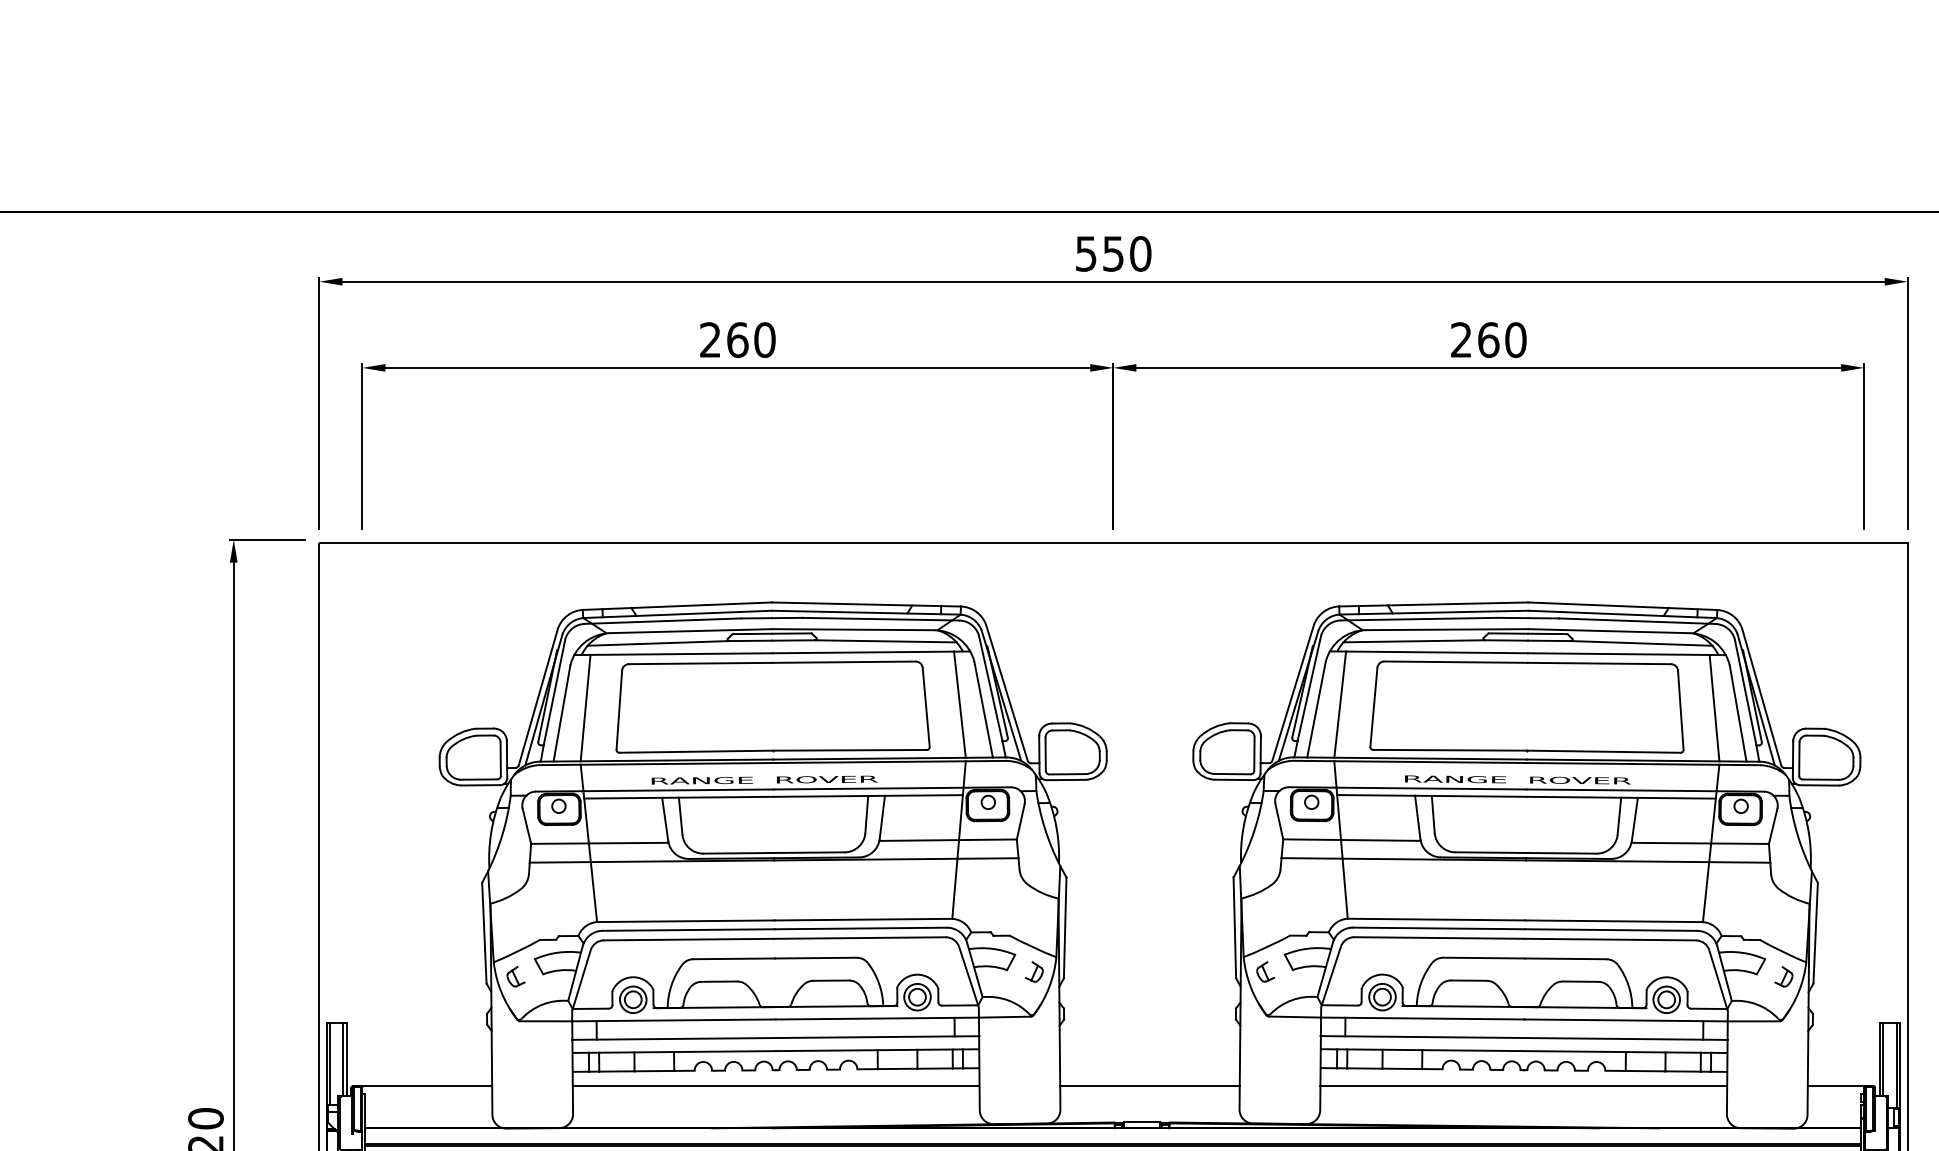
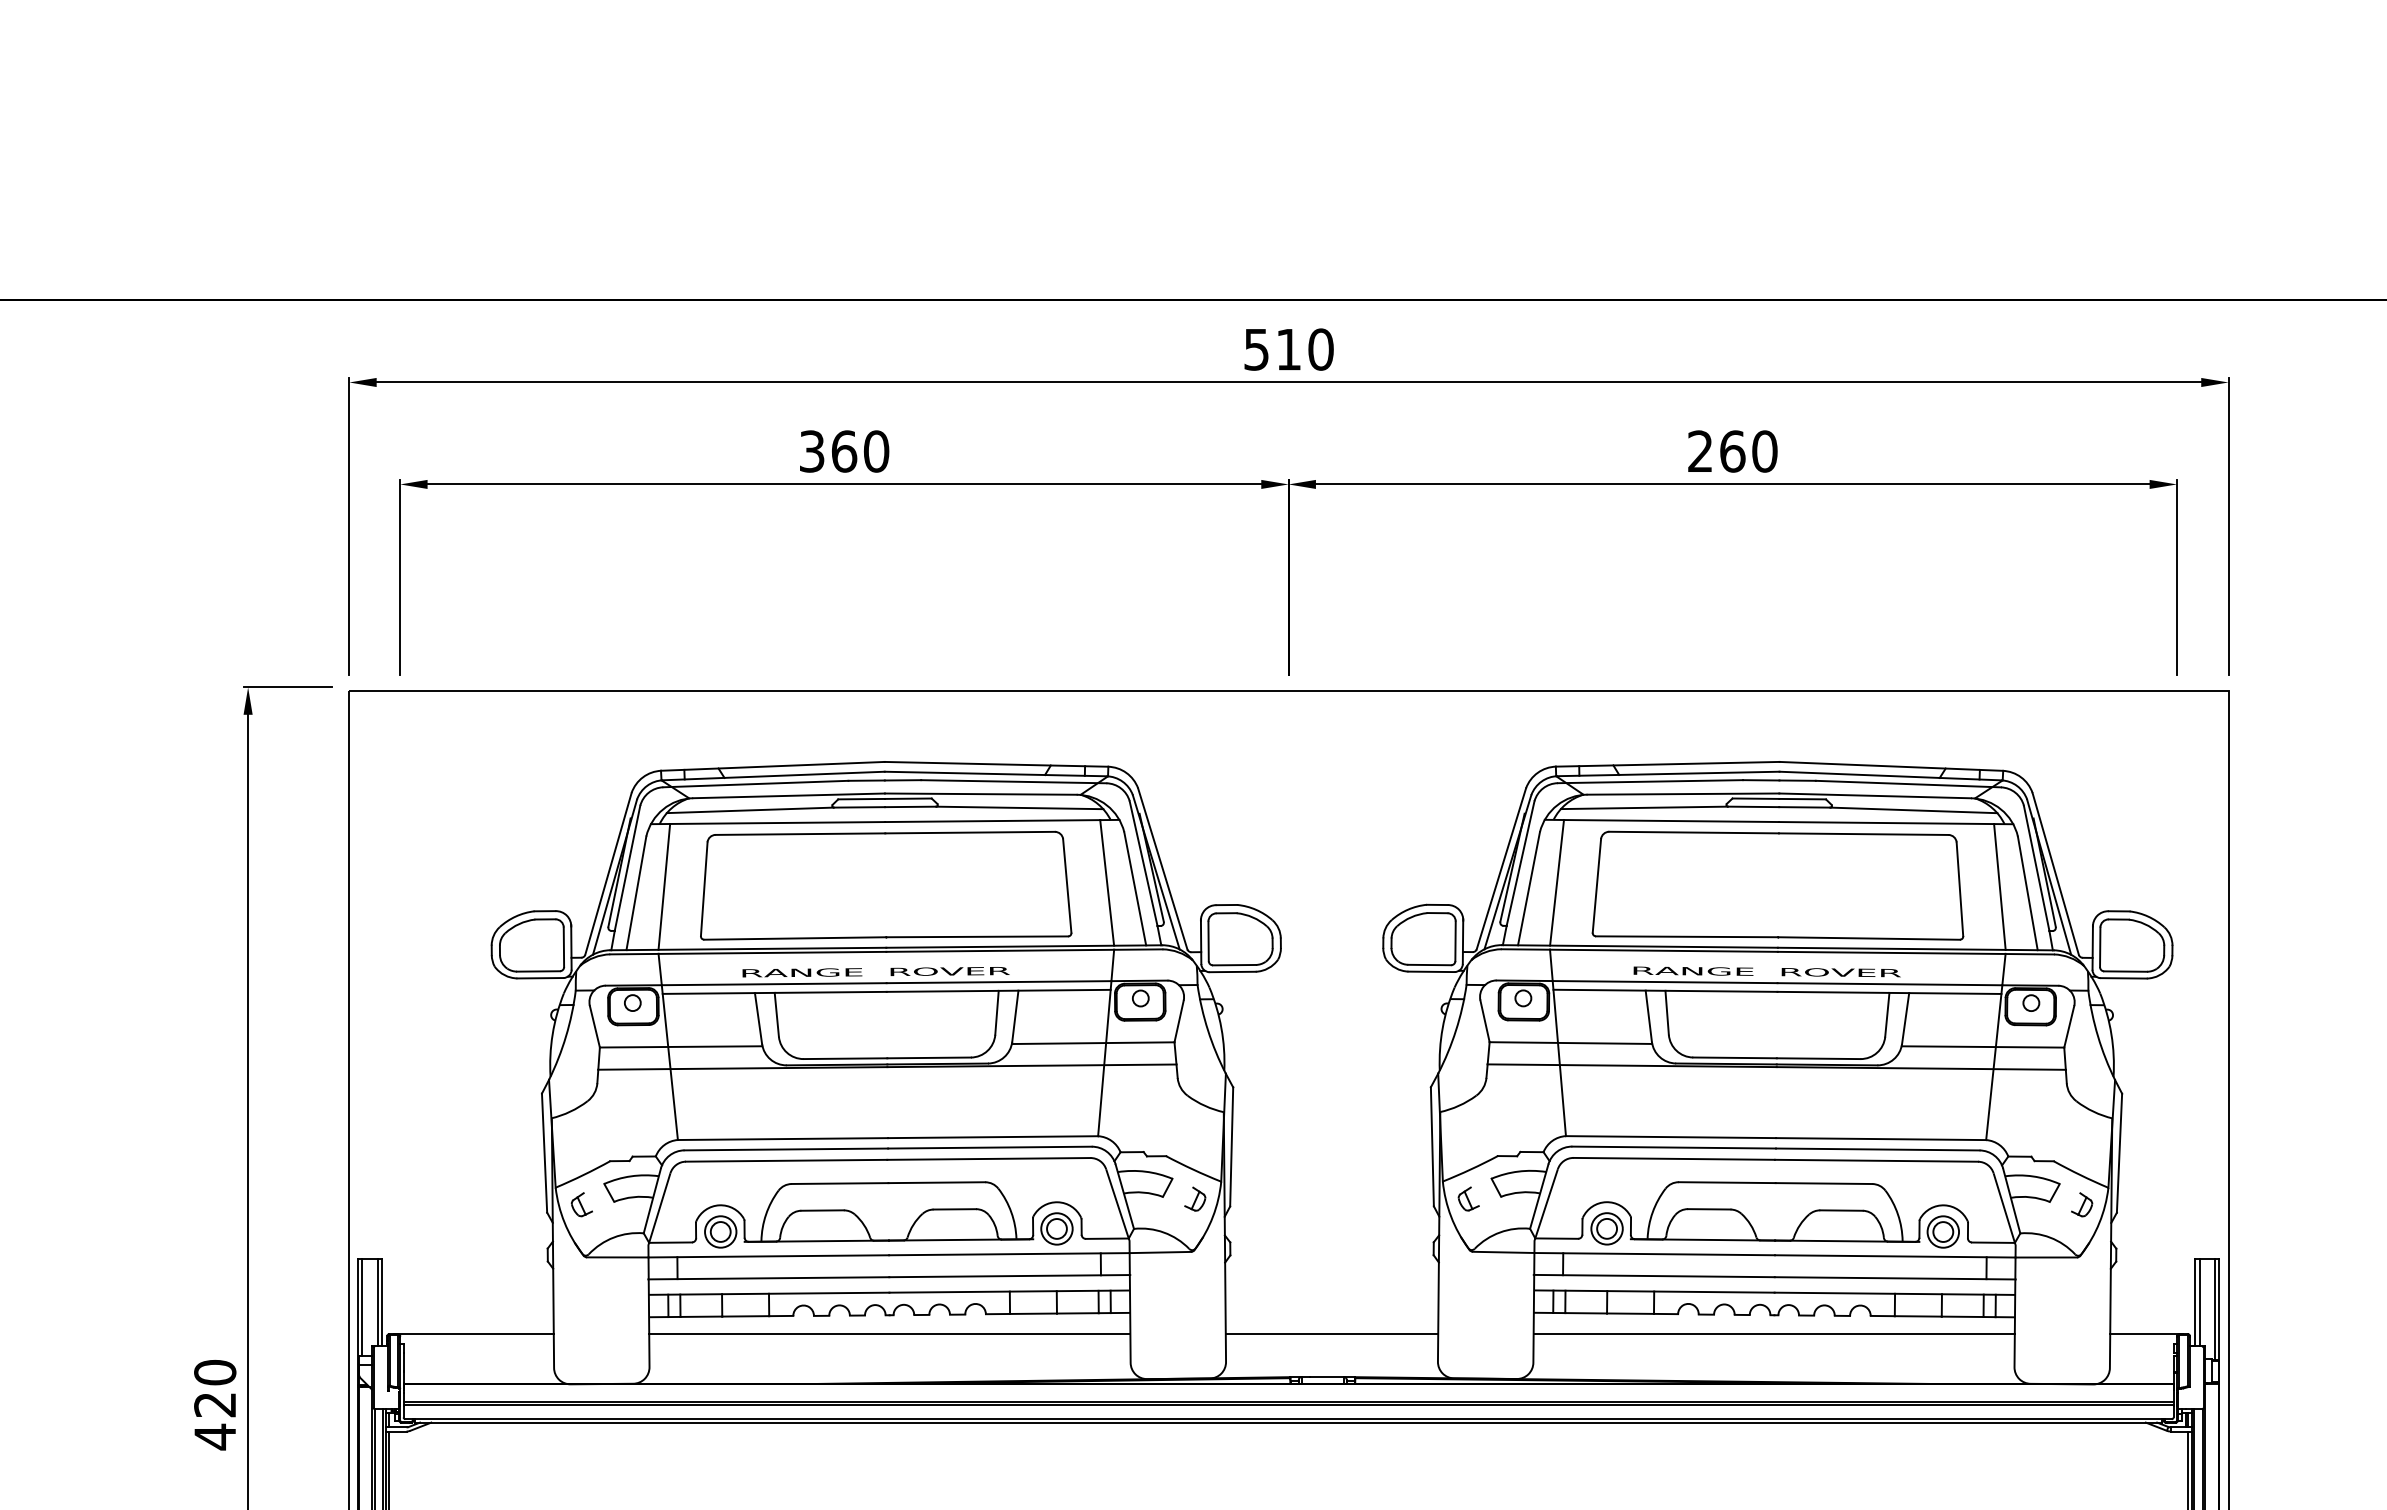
text: (1113, 253) -> (1288, 349), 550 -> 510
text: (710, 340) -> (811, 451), 260 -> 360

